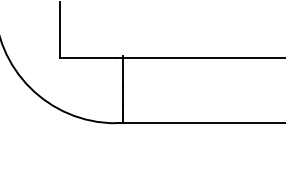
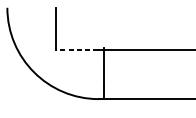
line: (87, 58) -> (77, 50), solid -> dashed

